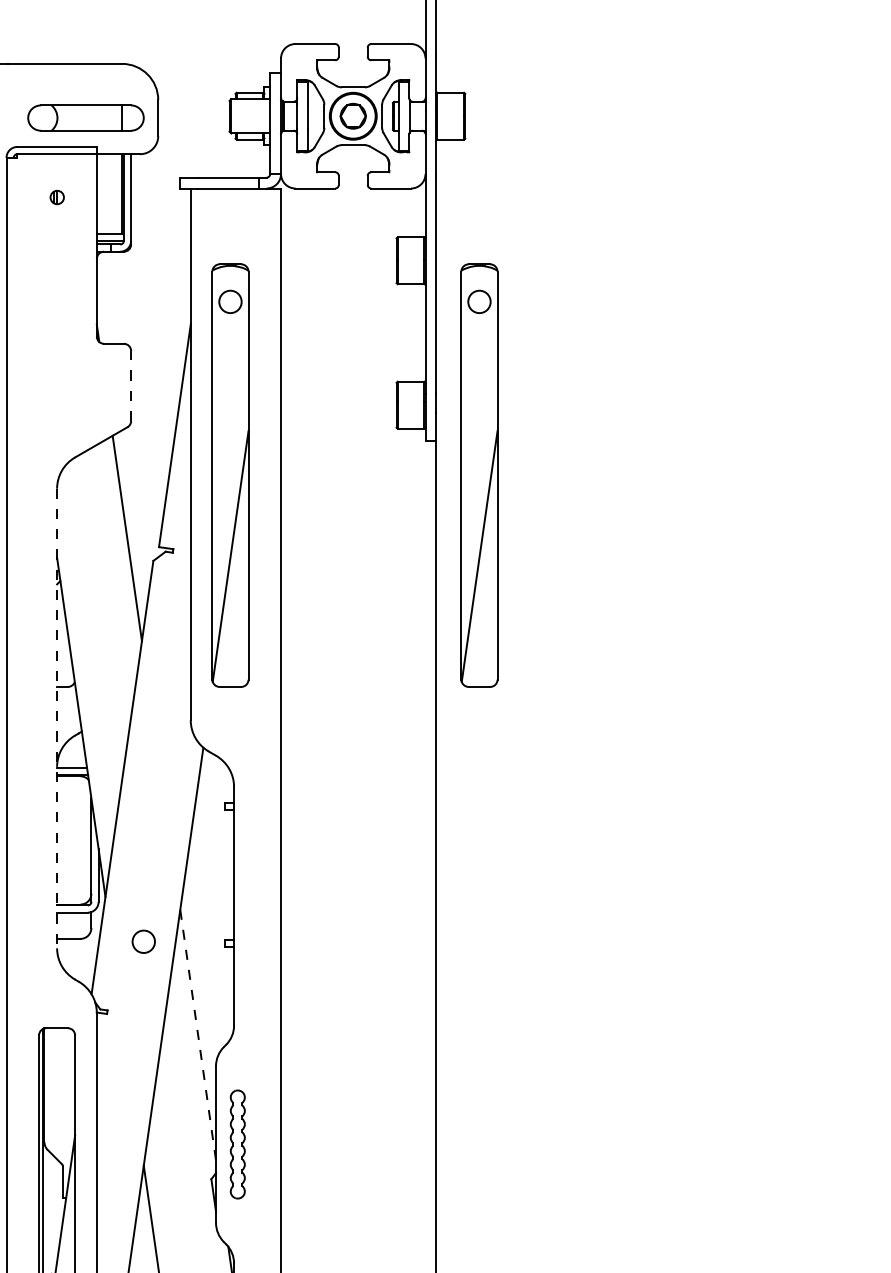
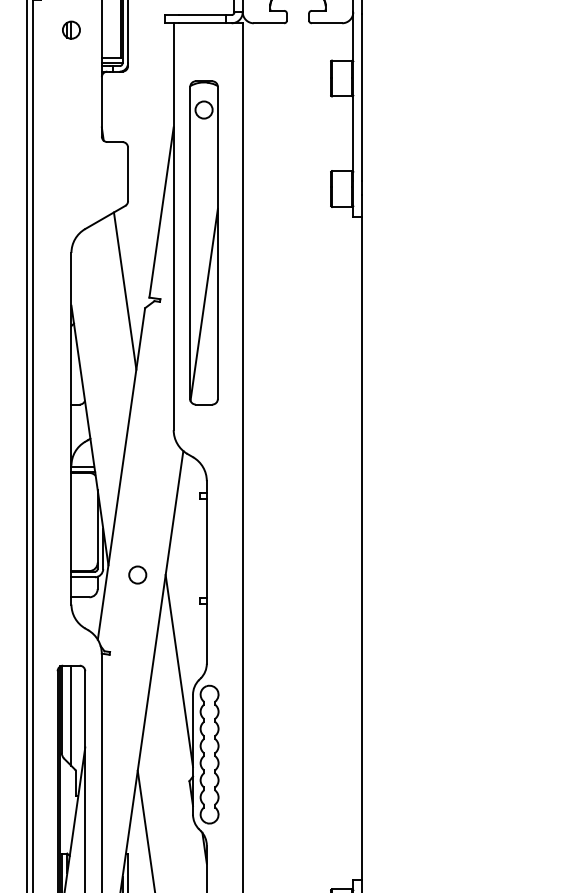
part: (57, 197) -> (71, 30), size x1.67
line: (131, 386) -> (128, 174), dashed -> solid
part: (479, 475) -> (394, 242), removed
line: (57, 718) -> (71, 428), dashed -> solid
circle: (143, 941) -> (137, 574), moved
line: (198, 1035) -> (179, 671), dashed -> solid
line: (57, 1093) -> (71, 715), added
part: (237, 1144) -> (209, 754), size x1.67

